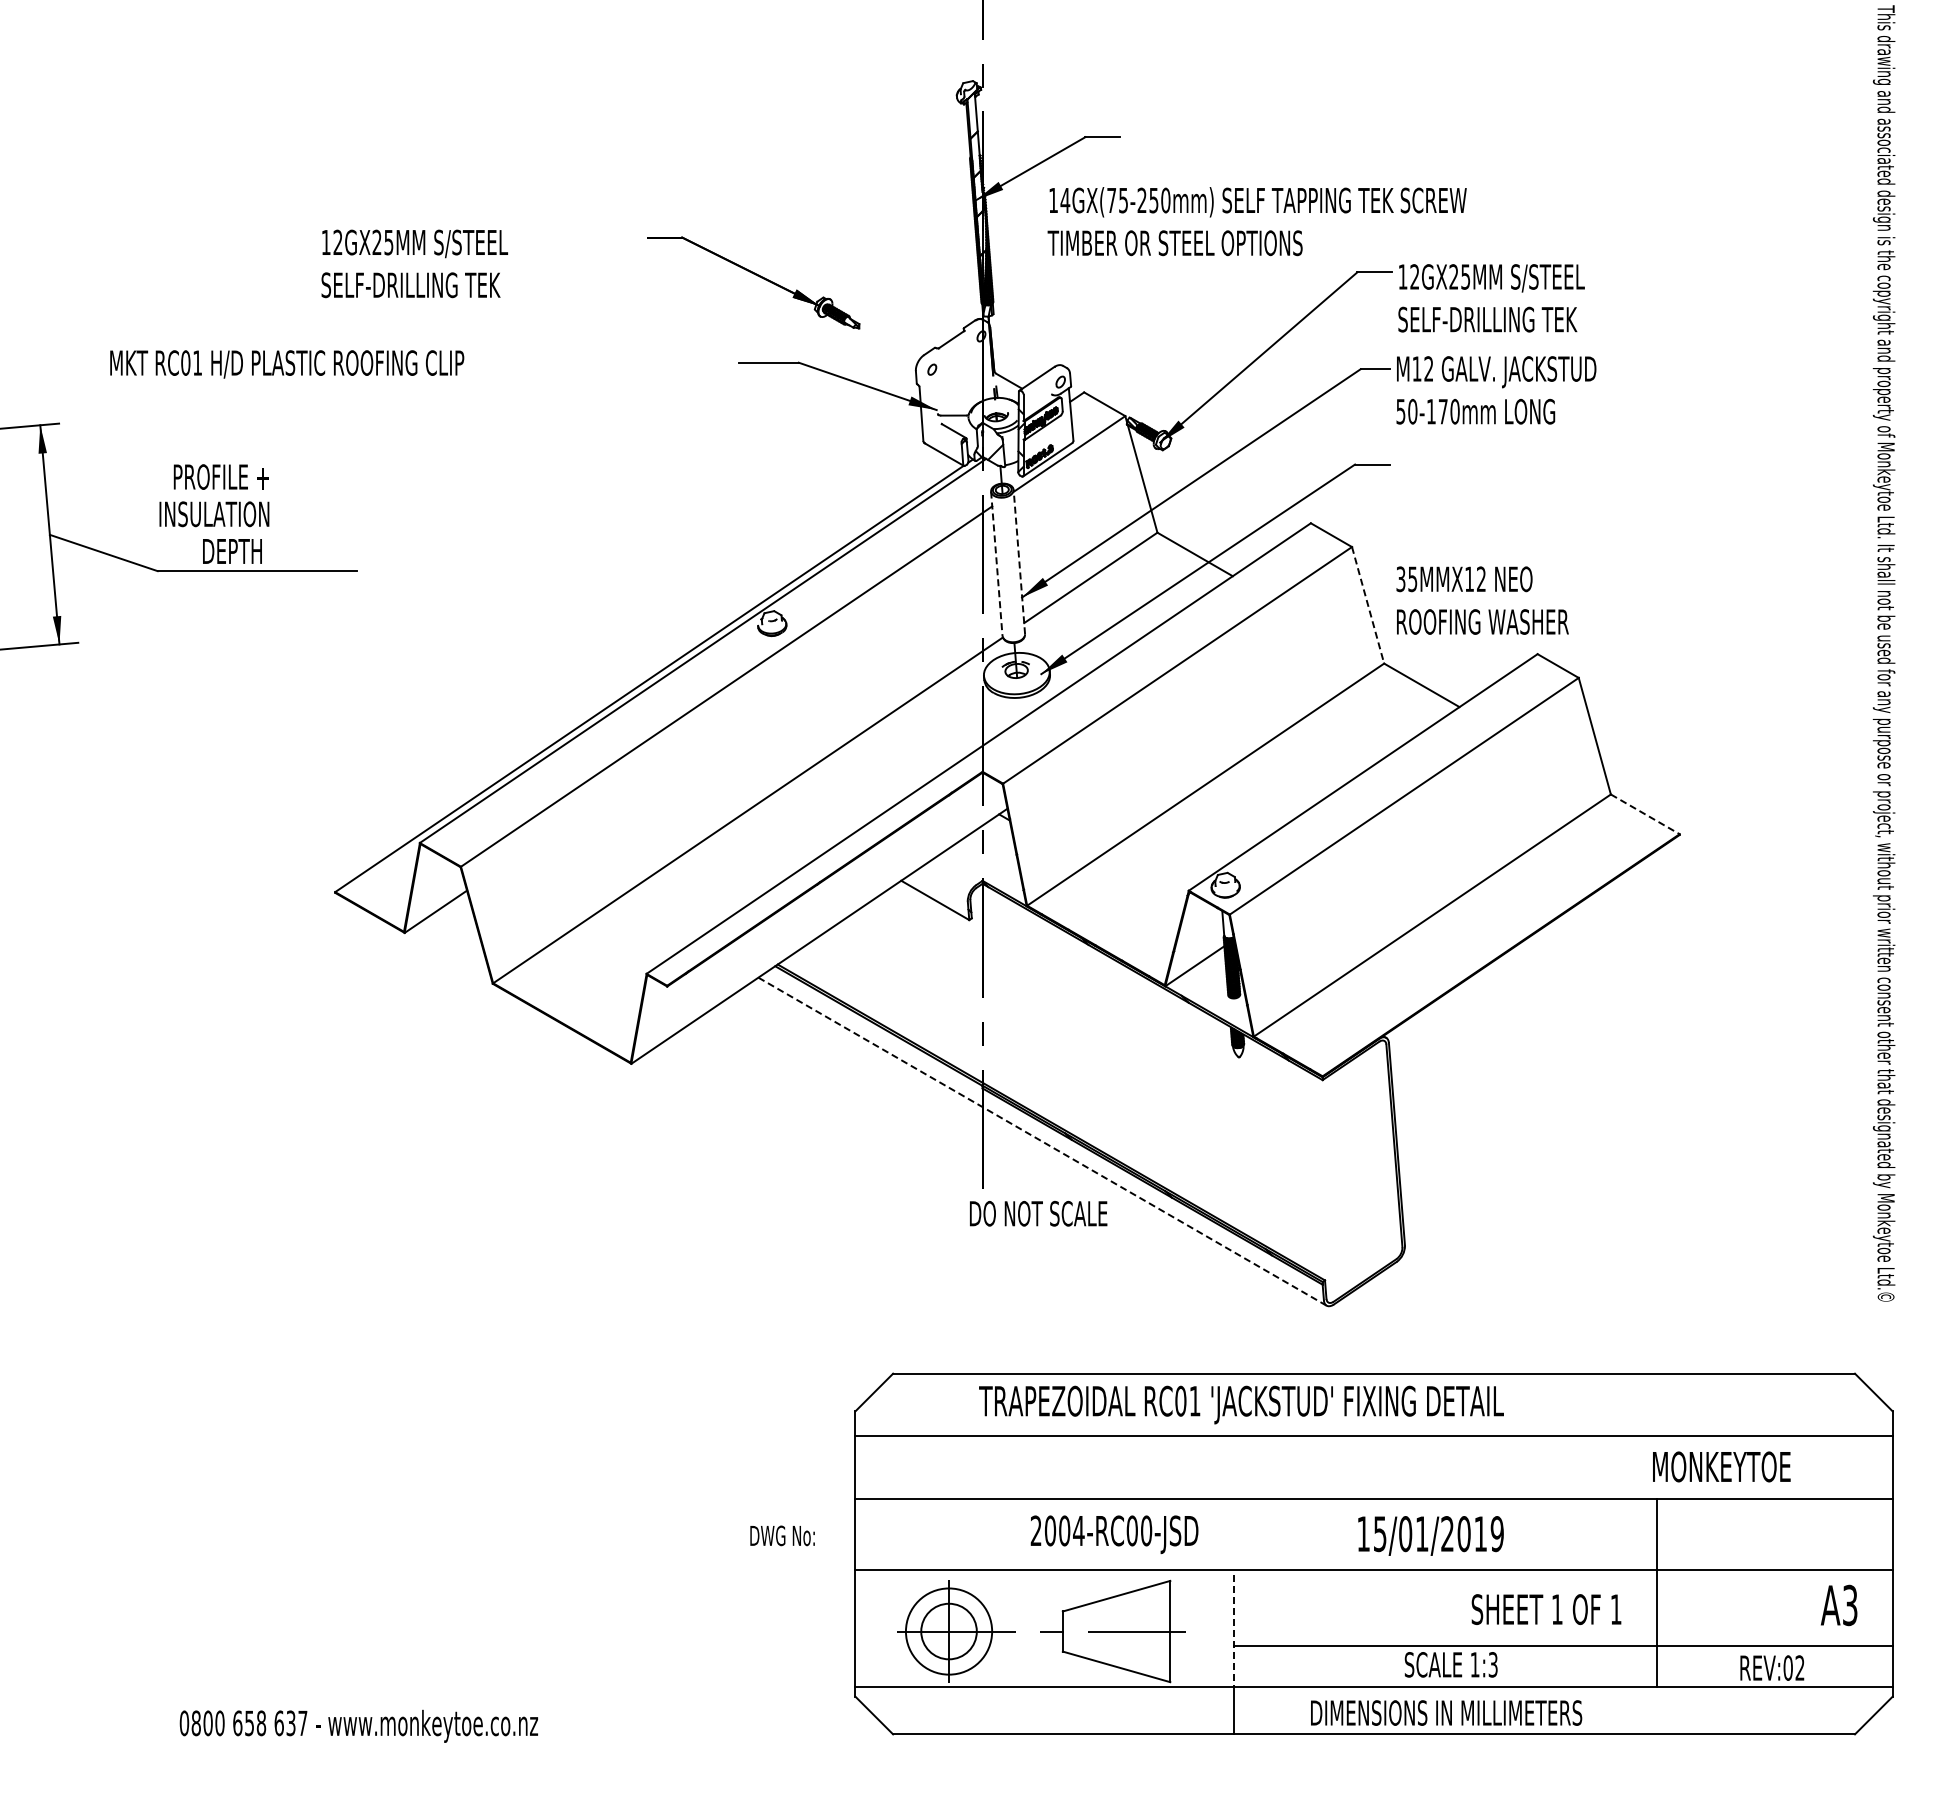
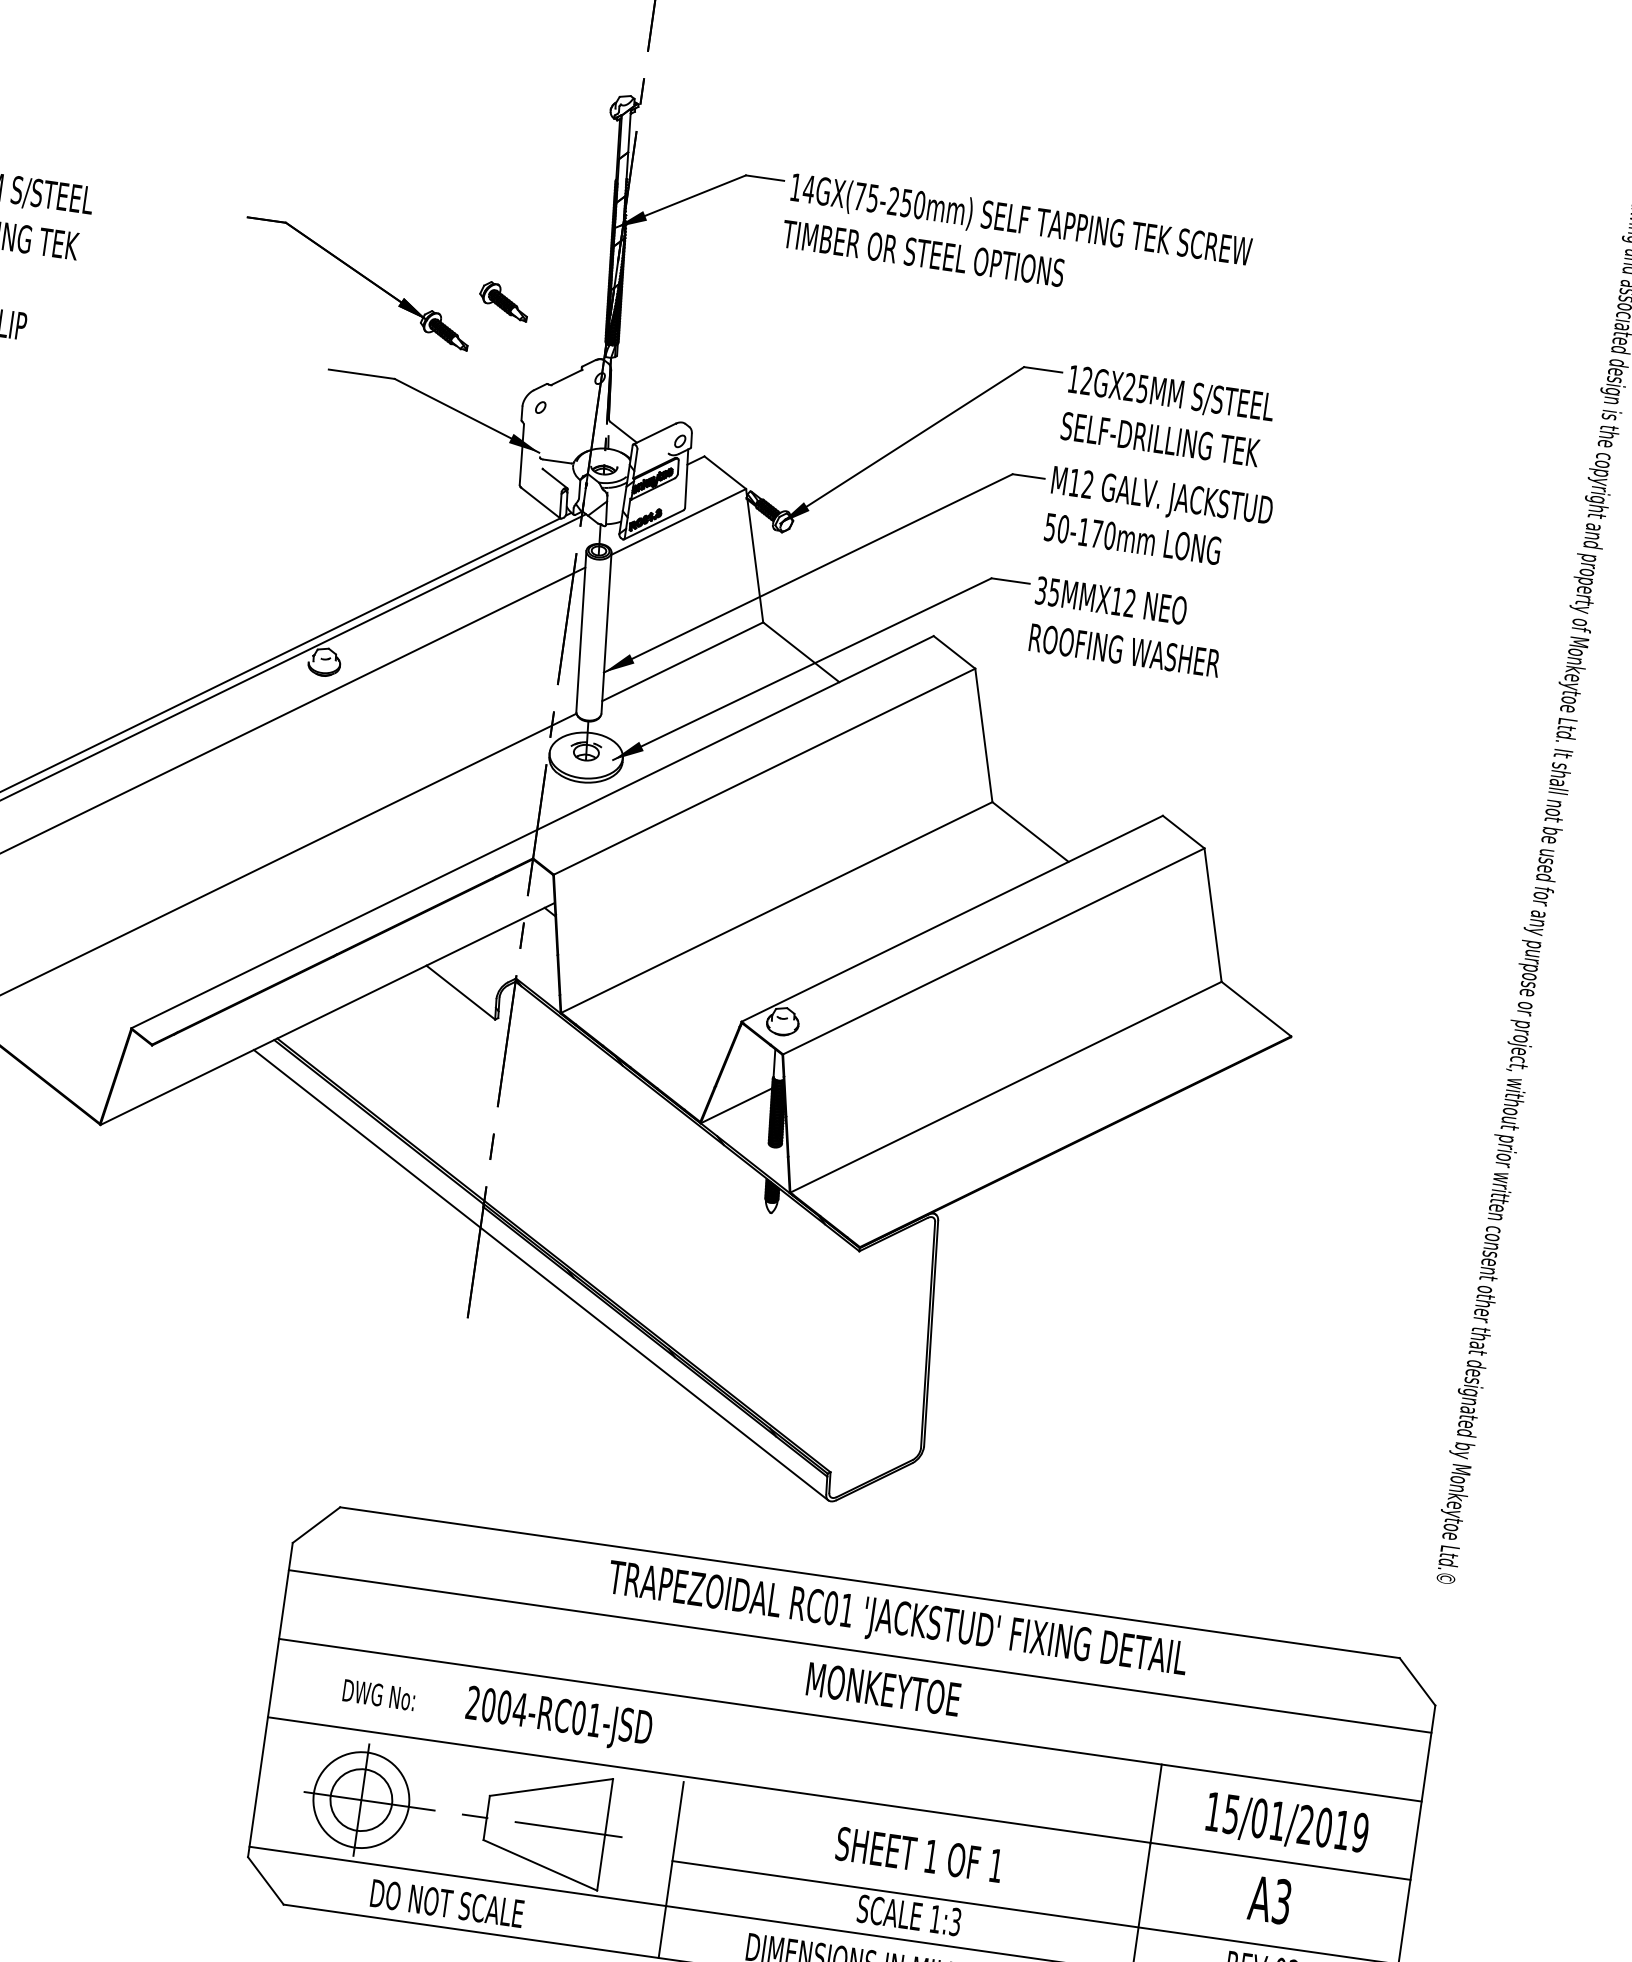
text: (1256, 221) -> (1016, 242), moved
part: (886, 279) -> (504, 301), added
line: (1019, 561) -> (606, 632), dashed -> solid
line: (996, 564) -> (580, 632), dashed -> solid
text: (1482, 600) -> (1127, 626), moved
line: (1368, 605) -> (984, 735), dashed -> solid
line: (1645, 814) -> (1256, 1009), dashed -> solid
line: (1042, 1141) -> (541, 1274), dashed -> solid
text: (1038, 1213) -> (447, 1903), moved
text: (1241, 1404) -> (897, 1621), moved
text: (1721, 1466) -> (883, 1688), moved
text: (1146, 1530) -> (594, 1719), 2004-RC00-JSD -> 2004-RC01-JSD
text: (782, 1535) -> (379, 1694), moved
text: (1430, 1535) -> (1286, 1823), moved
text: (1839, 1605) -> (1270, 1900), moved
text: (1546, 1609) -> (919, 1854), moved
line: (1233, 1631) -> (674, 1844), dashed -> solid

